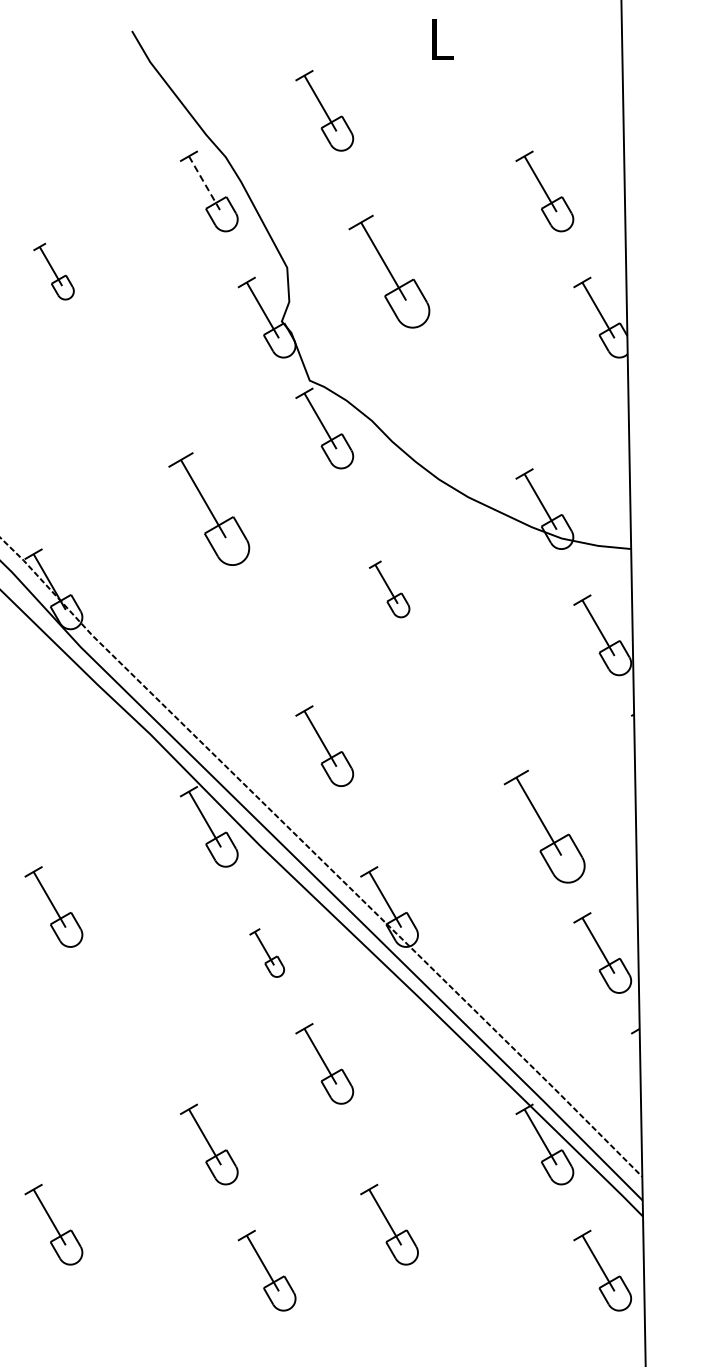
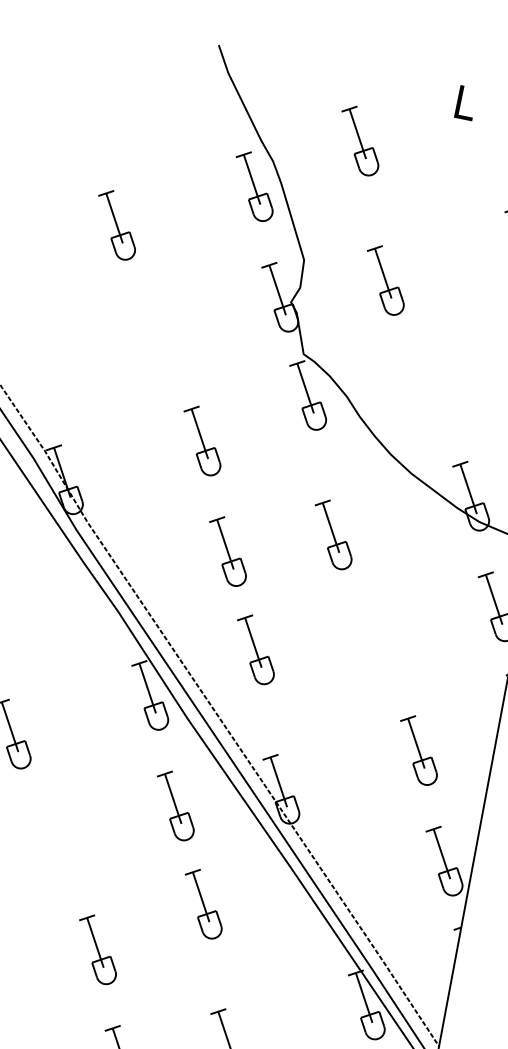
line: (205, 184) -> (252, 180), dashed -> solid
part: (53, 271) -> (116, 224), size x1.43
part: (389, 271) -> (385, 279), size x0.71
part: (208, 508) -> (201, 439), size x0.71
part: (389, 589) -> (333, 534), size x1.43
part: (266, 635) -> (227, 551), added
part: (544, 826) -> (418, 749), size x0.71
part: (266, 952) -> (175, 804), size x1.67

